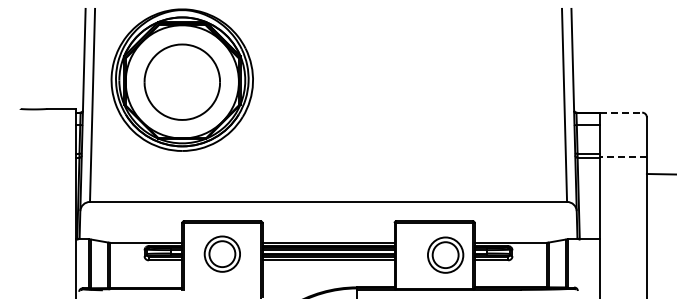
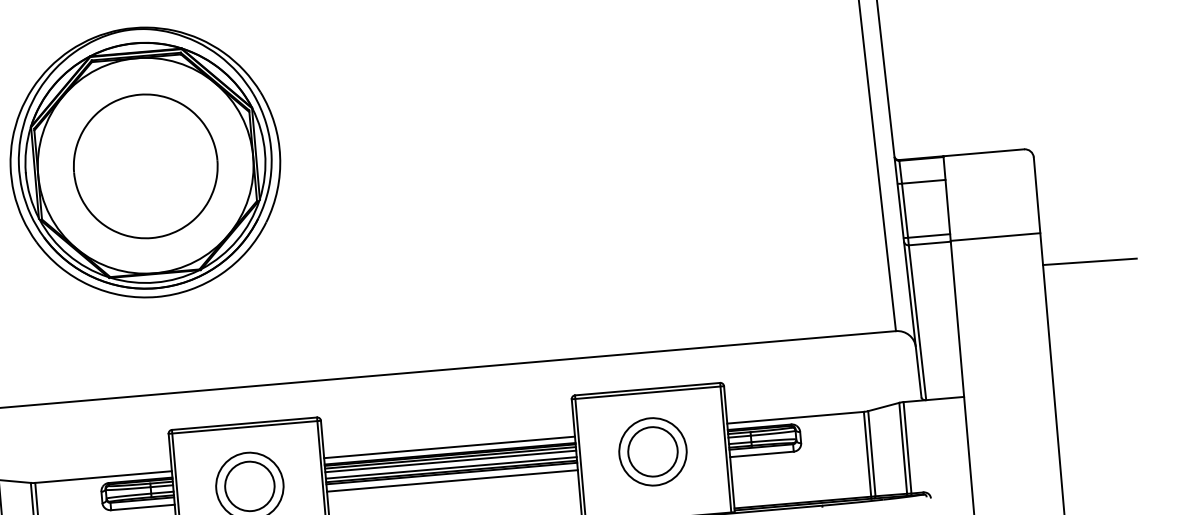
line: (621, 112) -> (984, 152), dashed -> solid
line: (623, 157) -> (995, 237), dashed -> solid
part: (445, 254) -> (652, 450), moved

